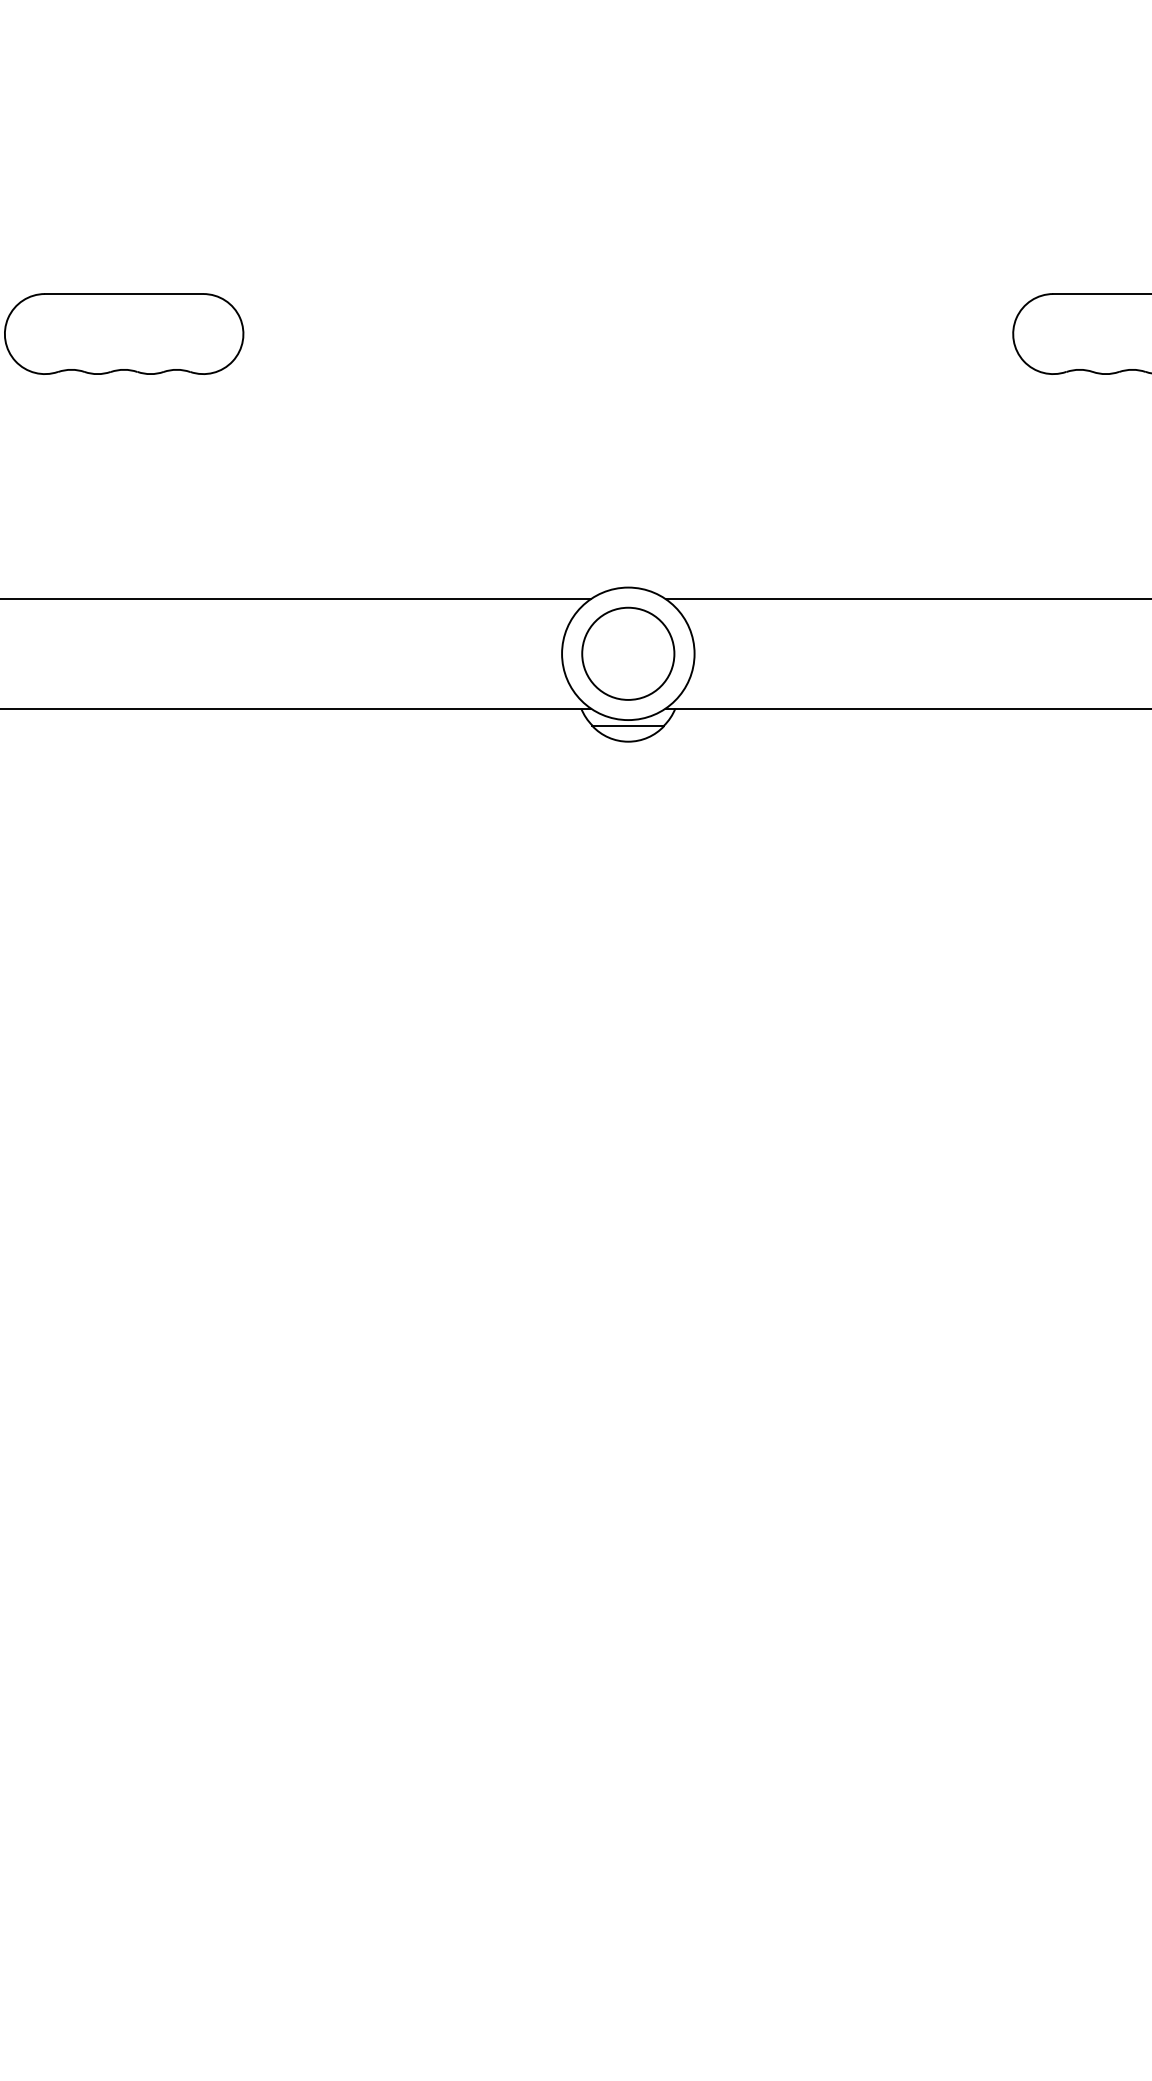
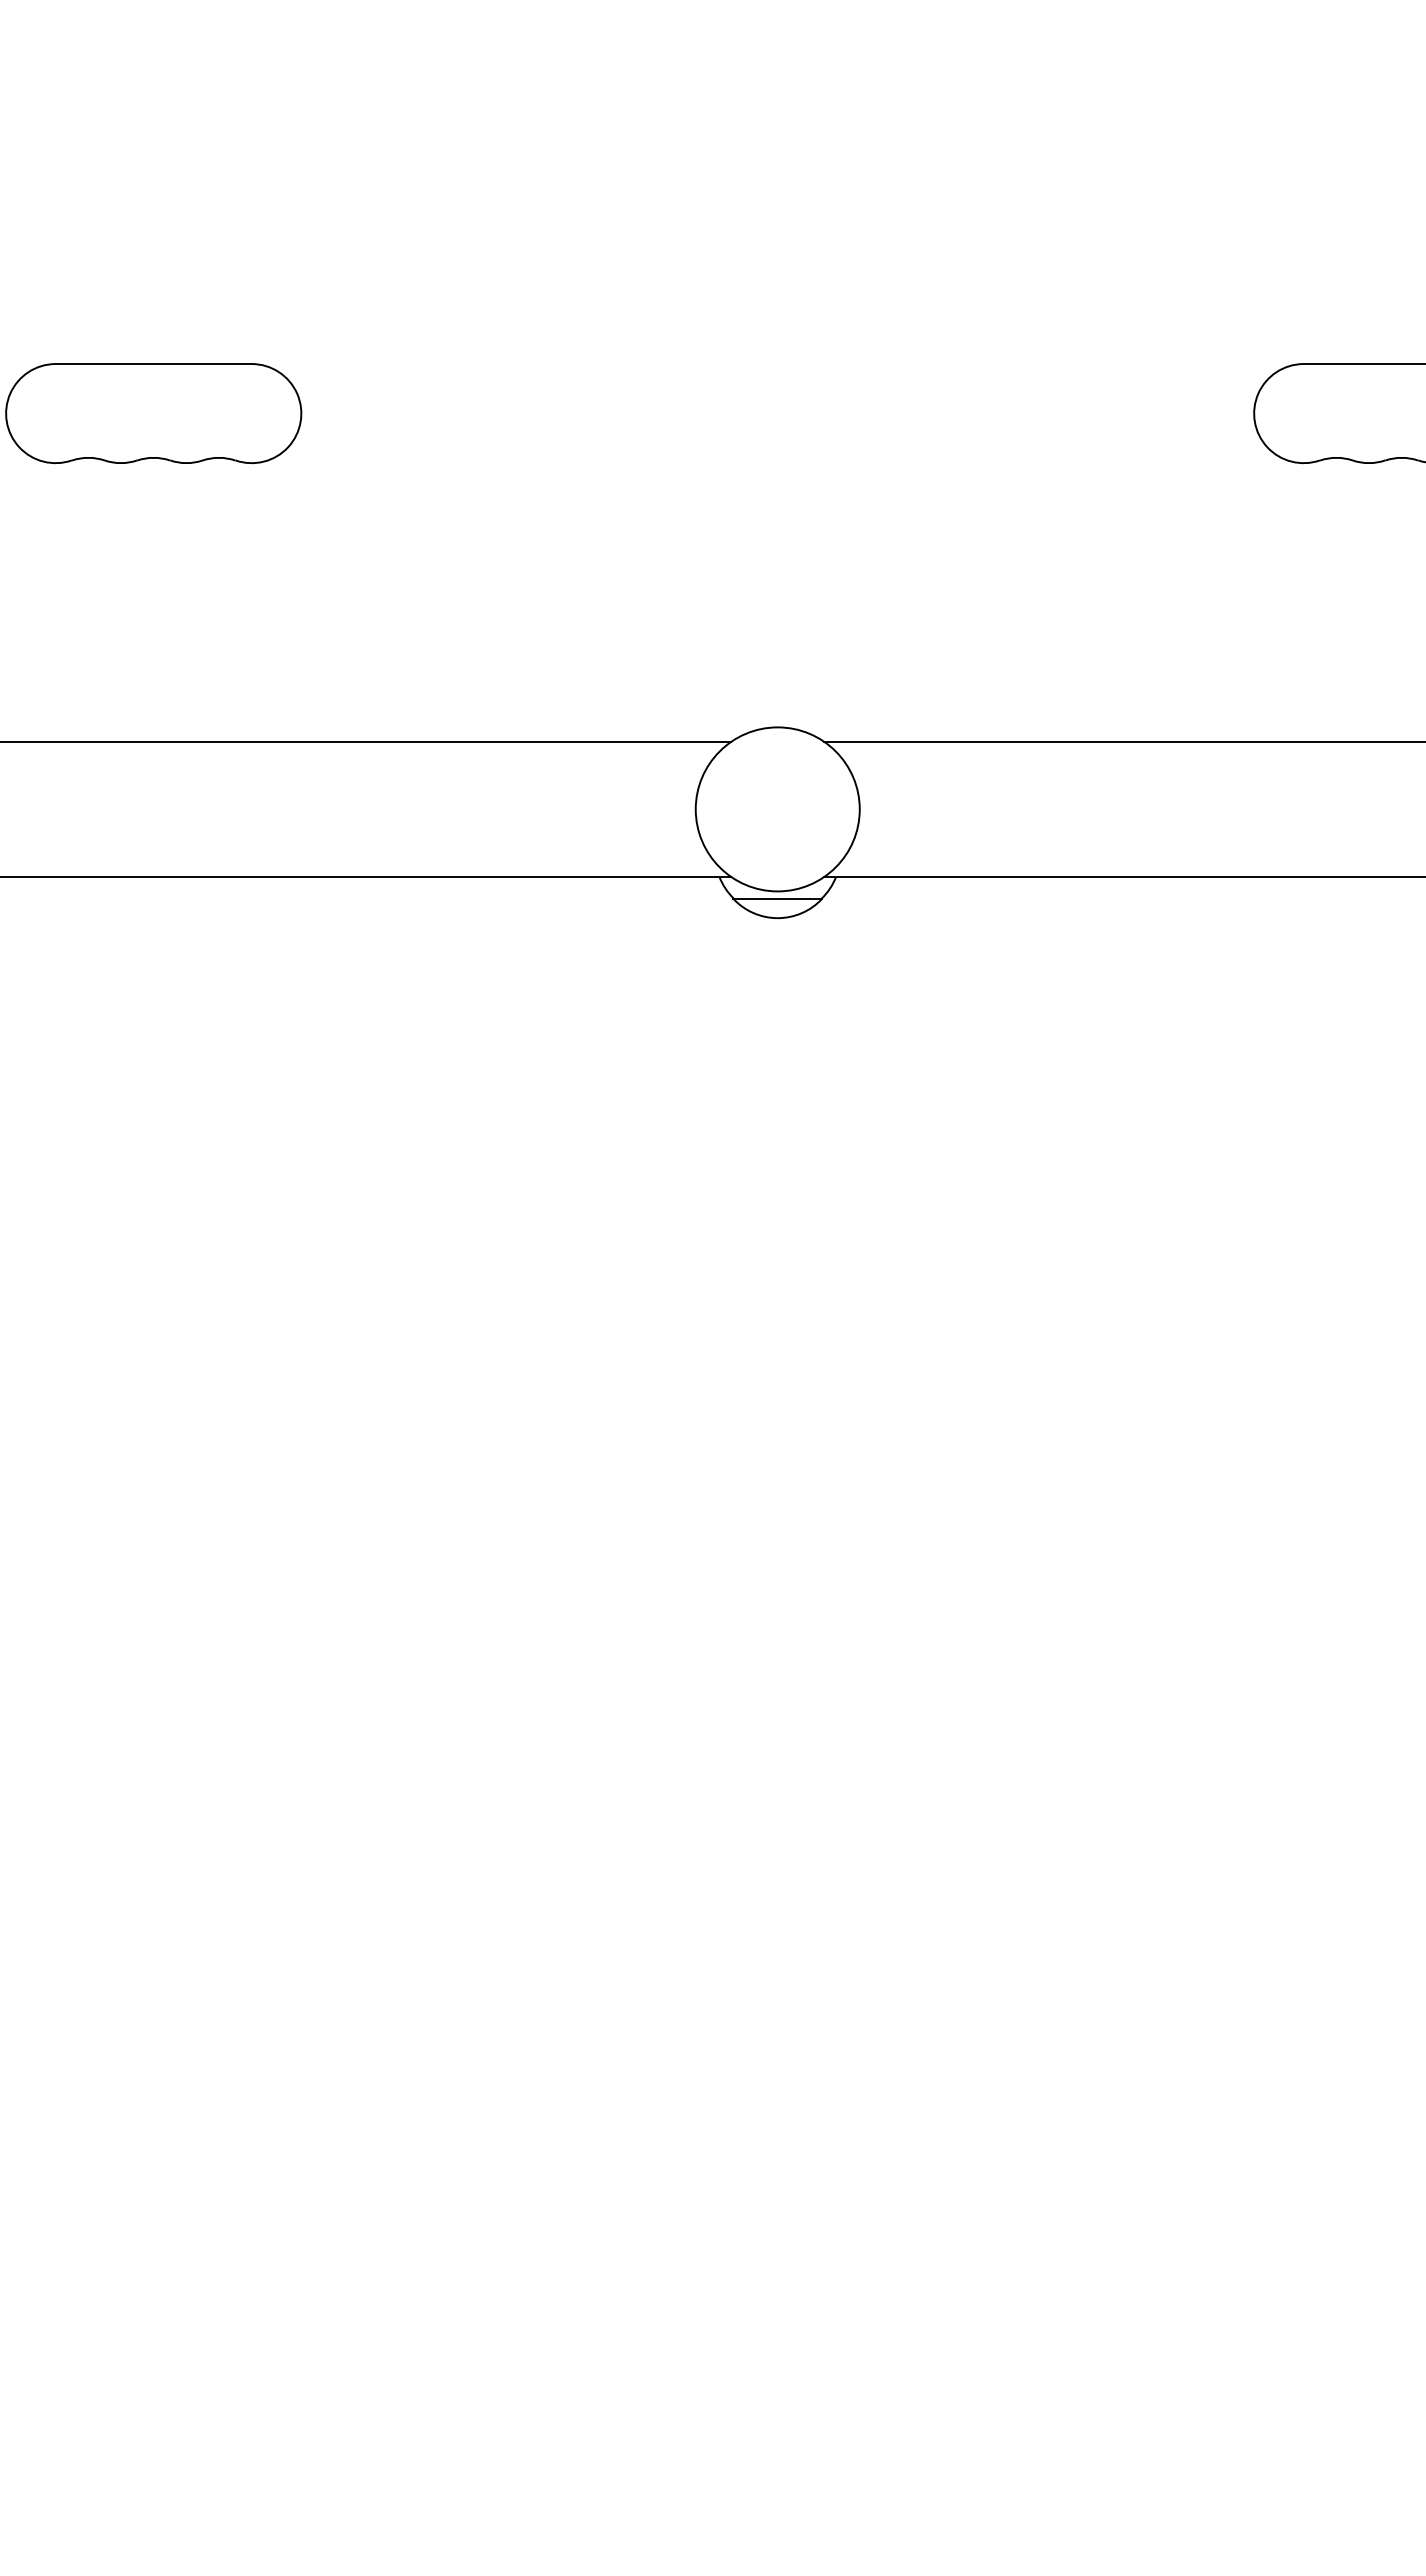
circle: (628, 653) -> (777, 809), removed

